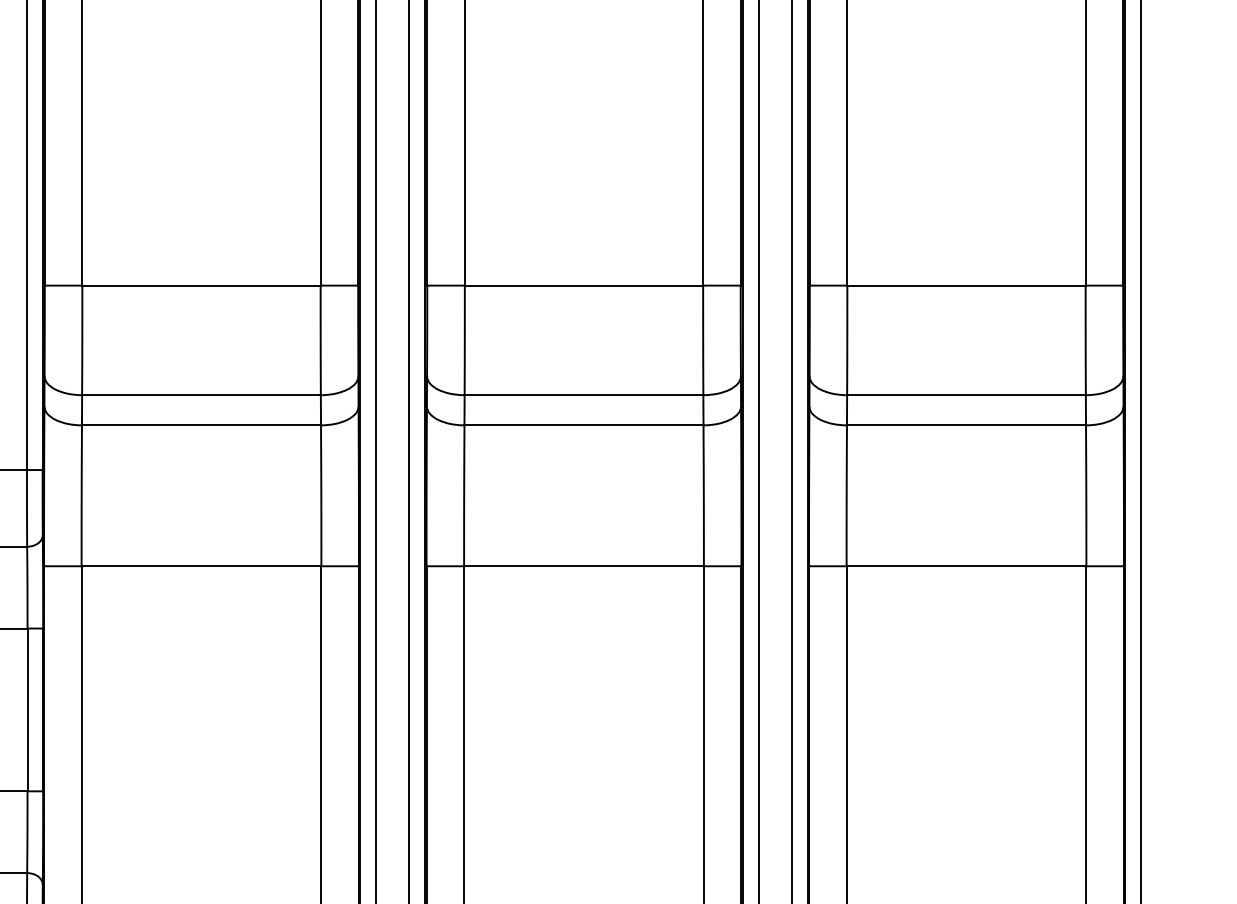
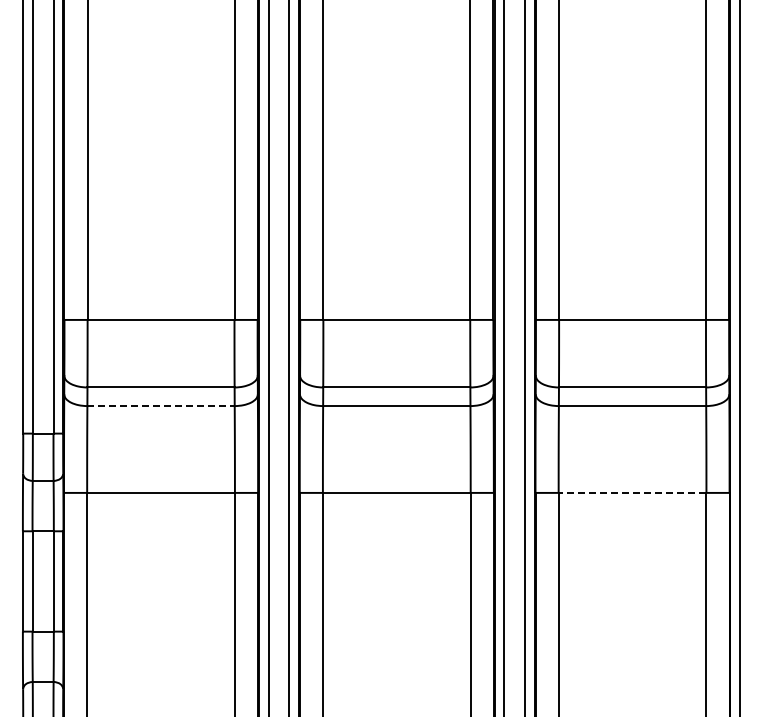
line: (202, 426) -> (161, 406), solid -> dashed
line: (966, 565) -> (632, 492), solid -> dashed

